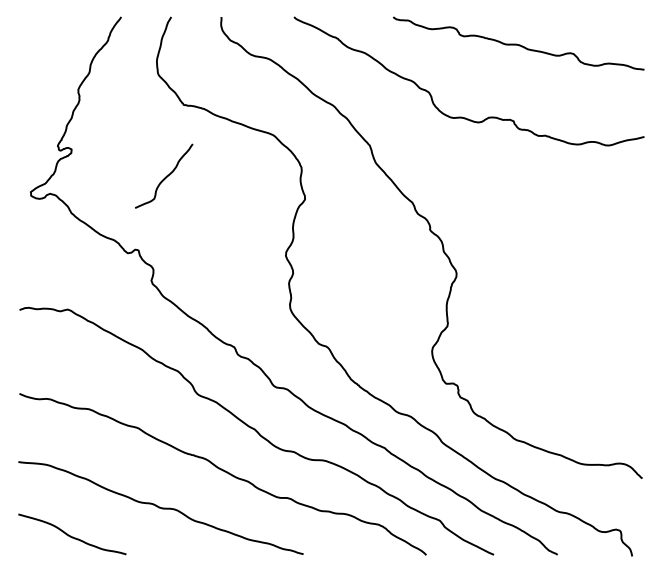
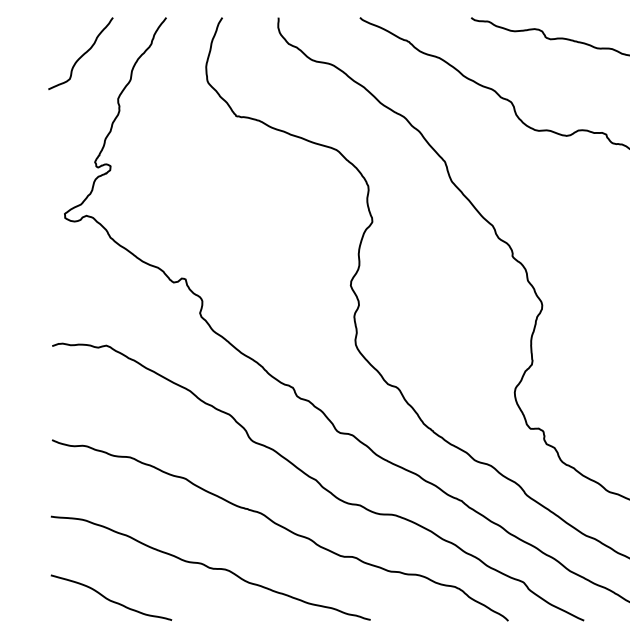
curve: (165, 176) -> (82, 54), moved

